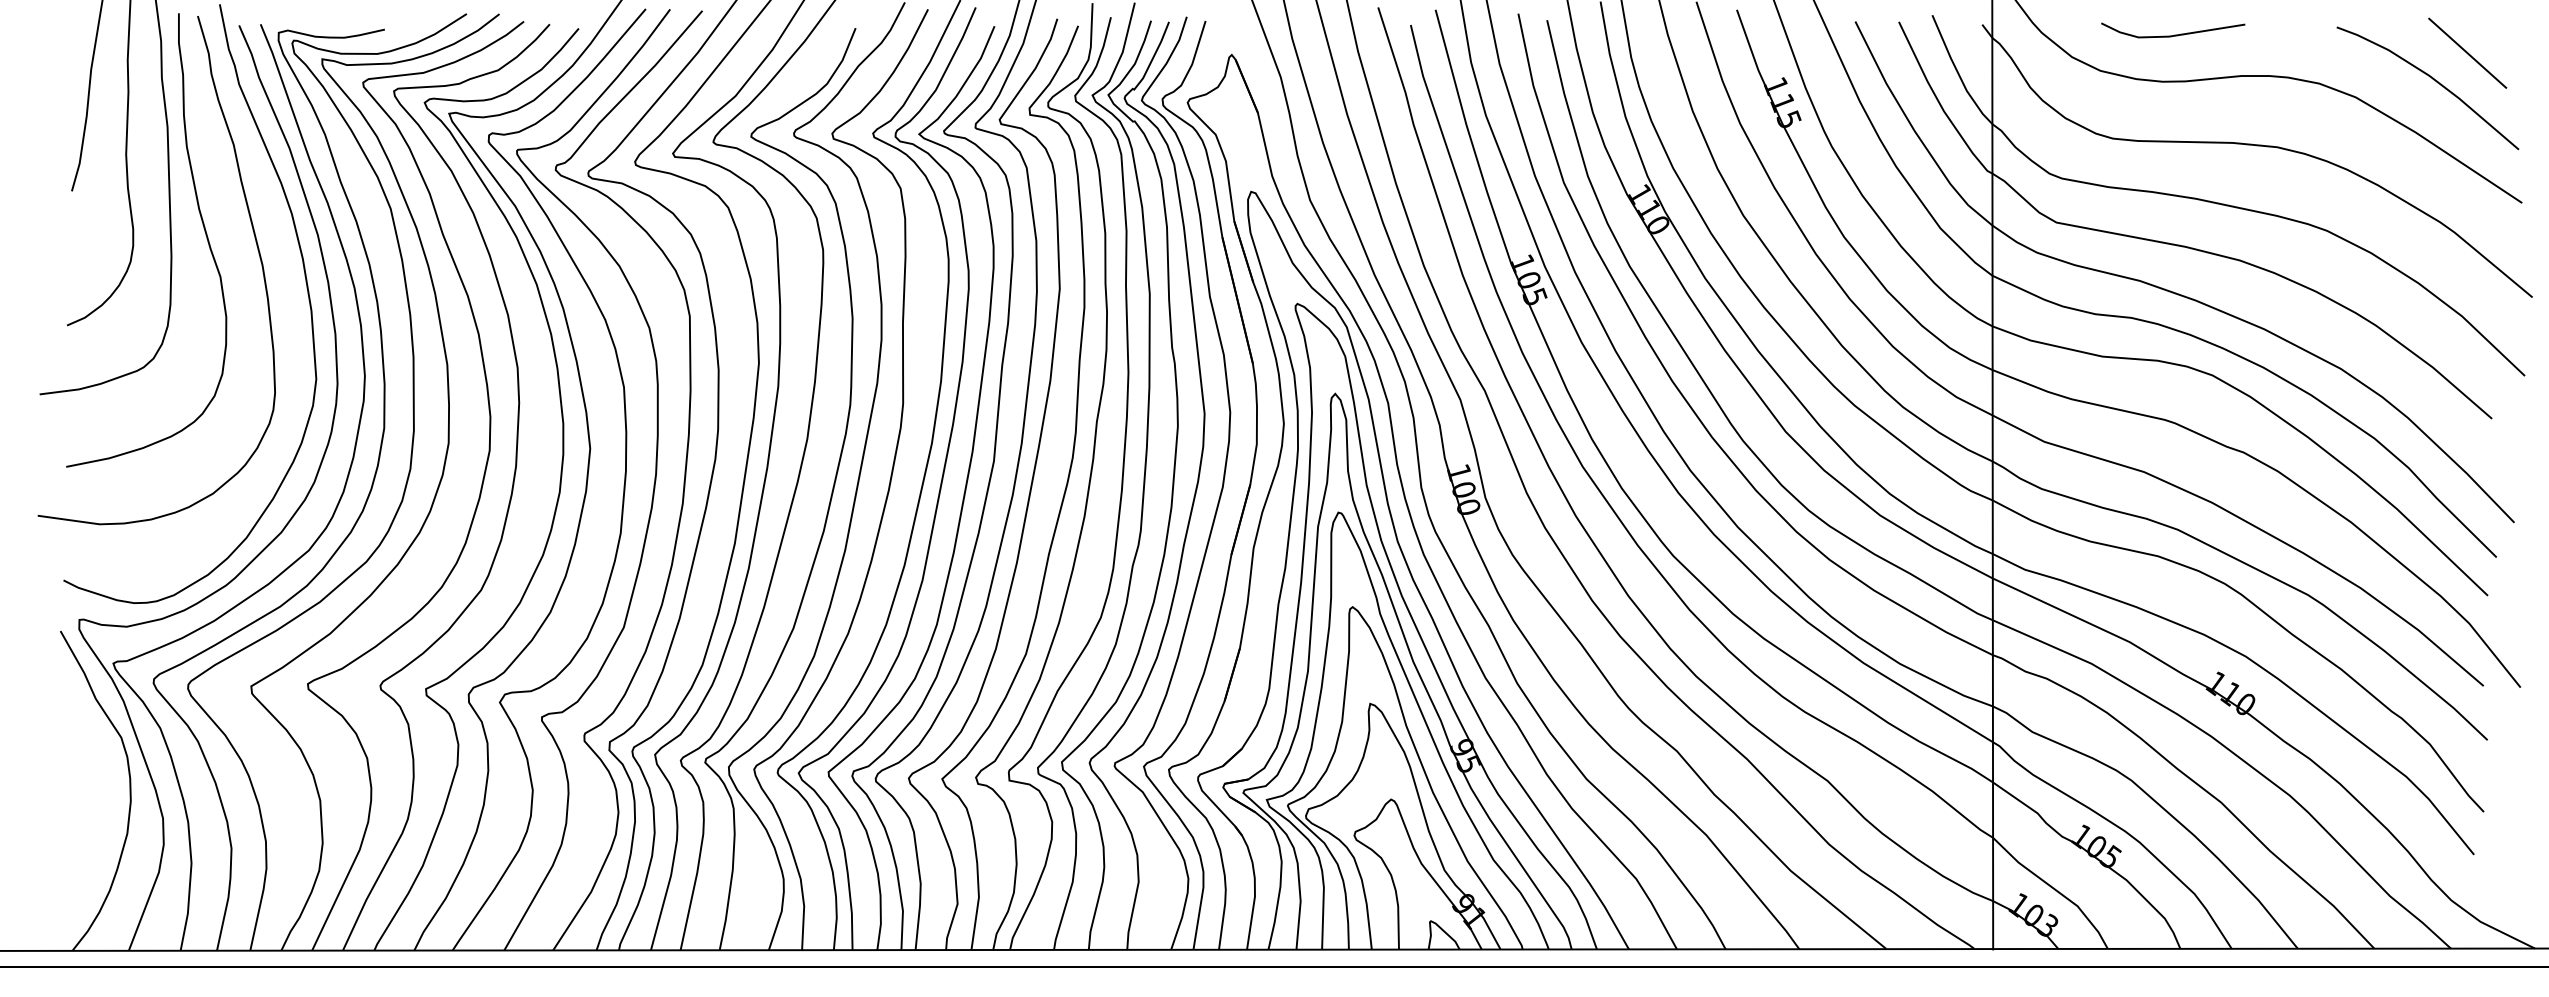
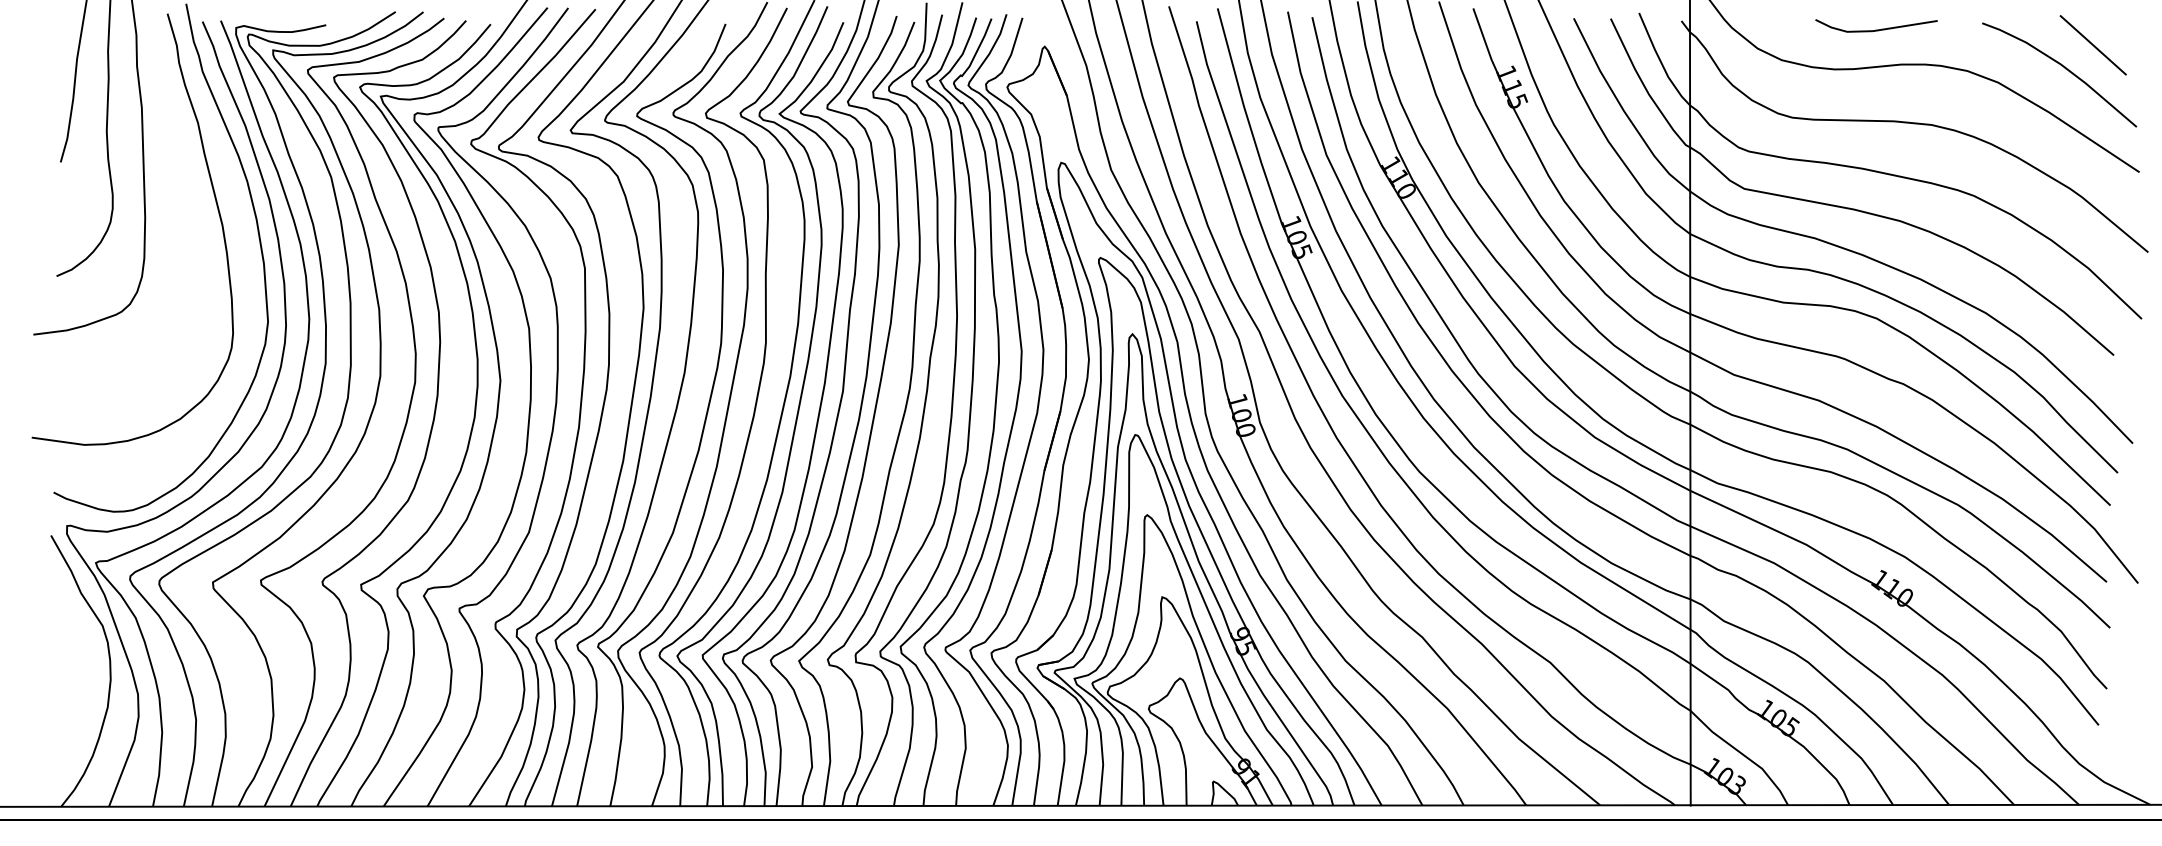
line: (2174, 34) -> (1877, 29), moved
curve: (201, 221) -> (170, 187), removed

